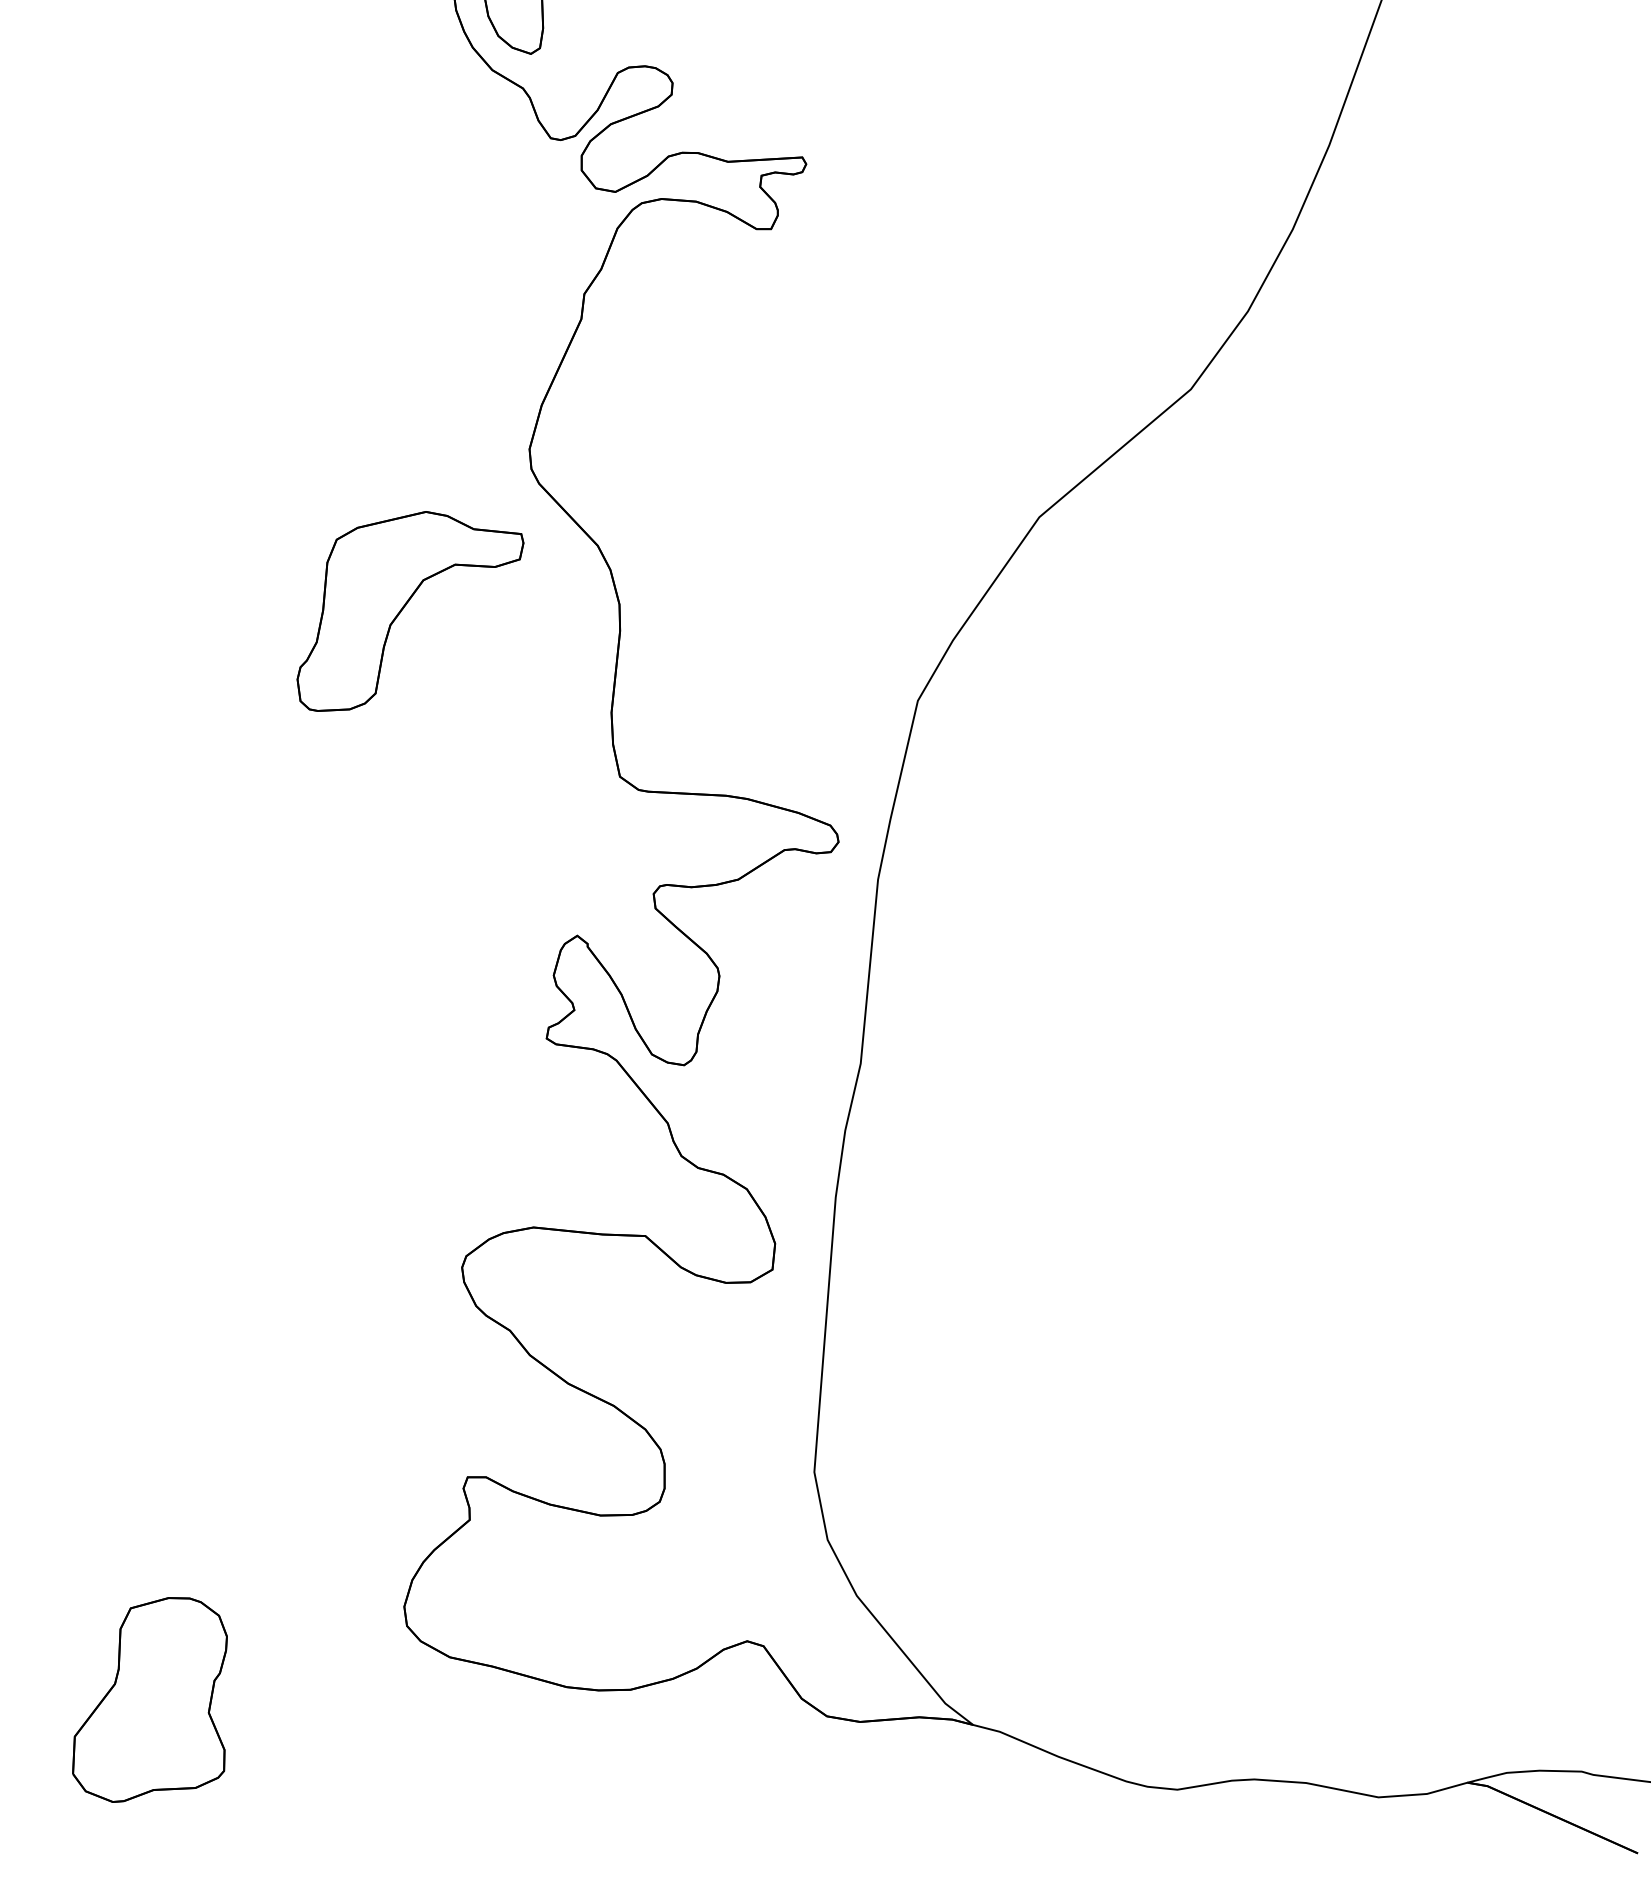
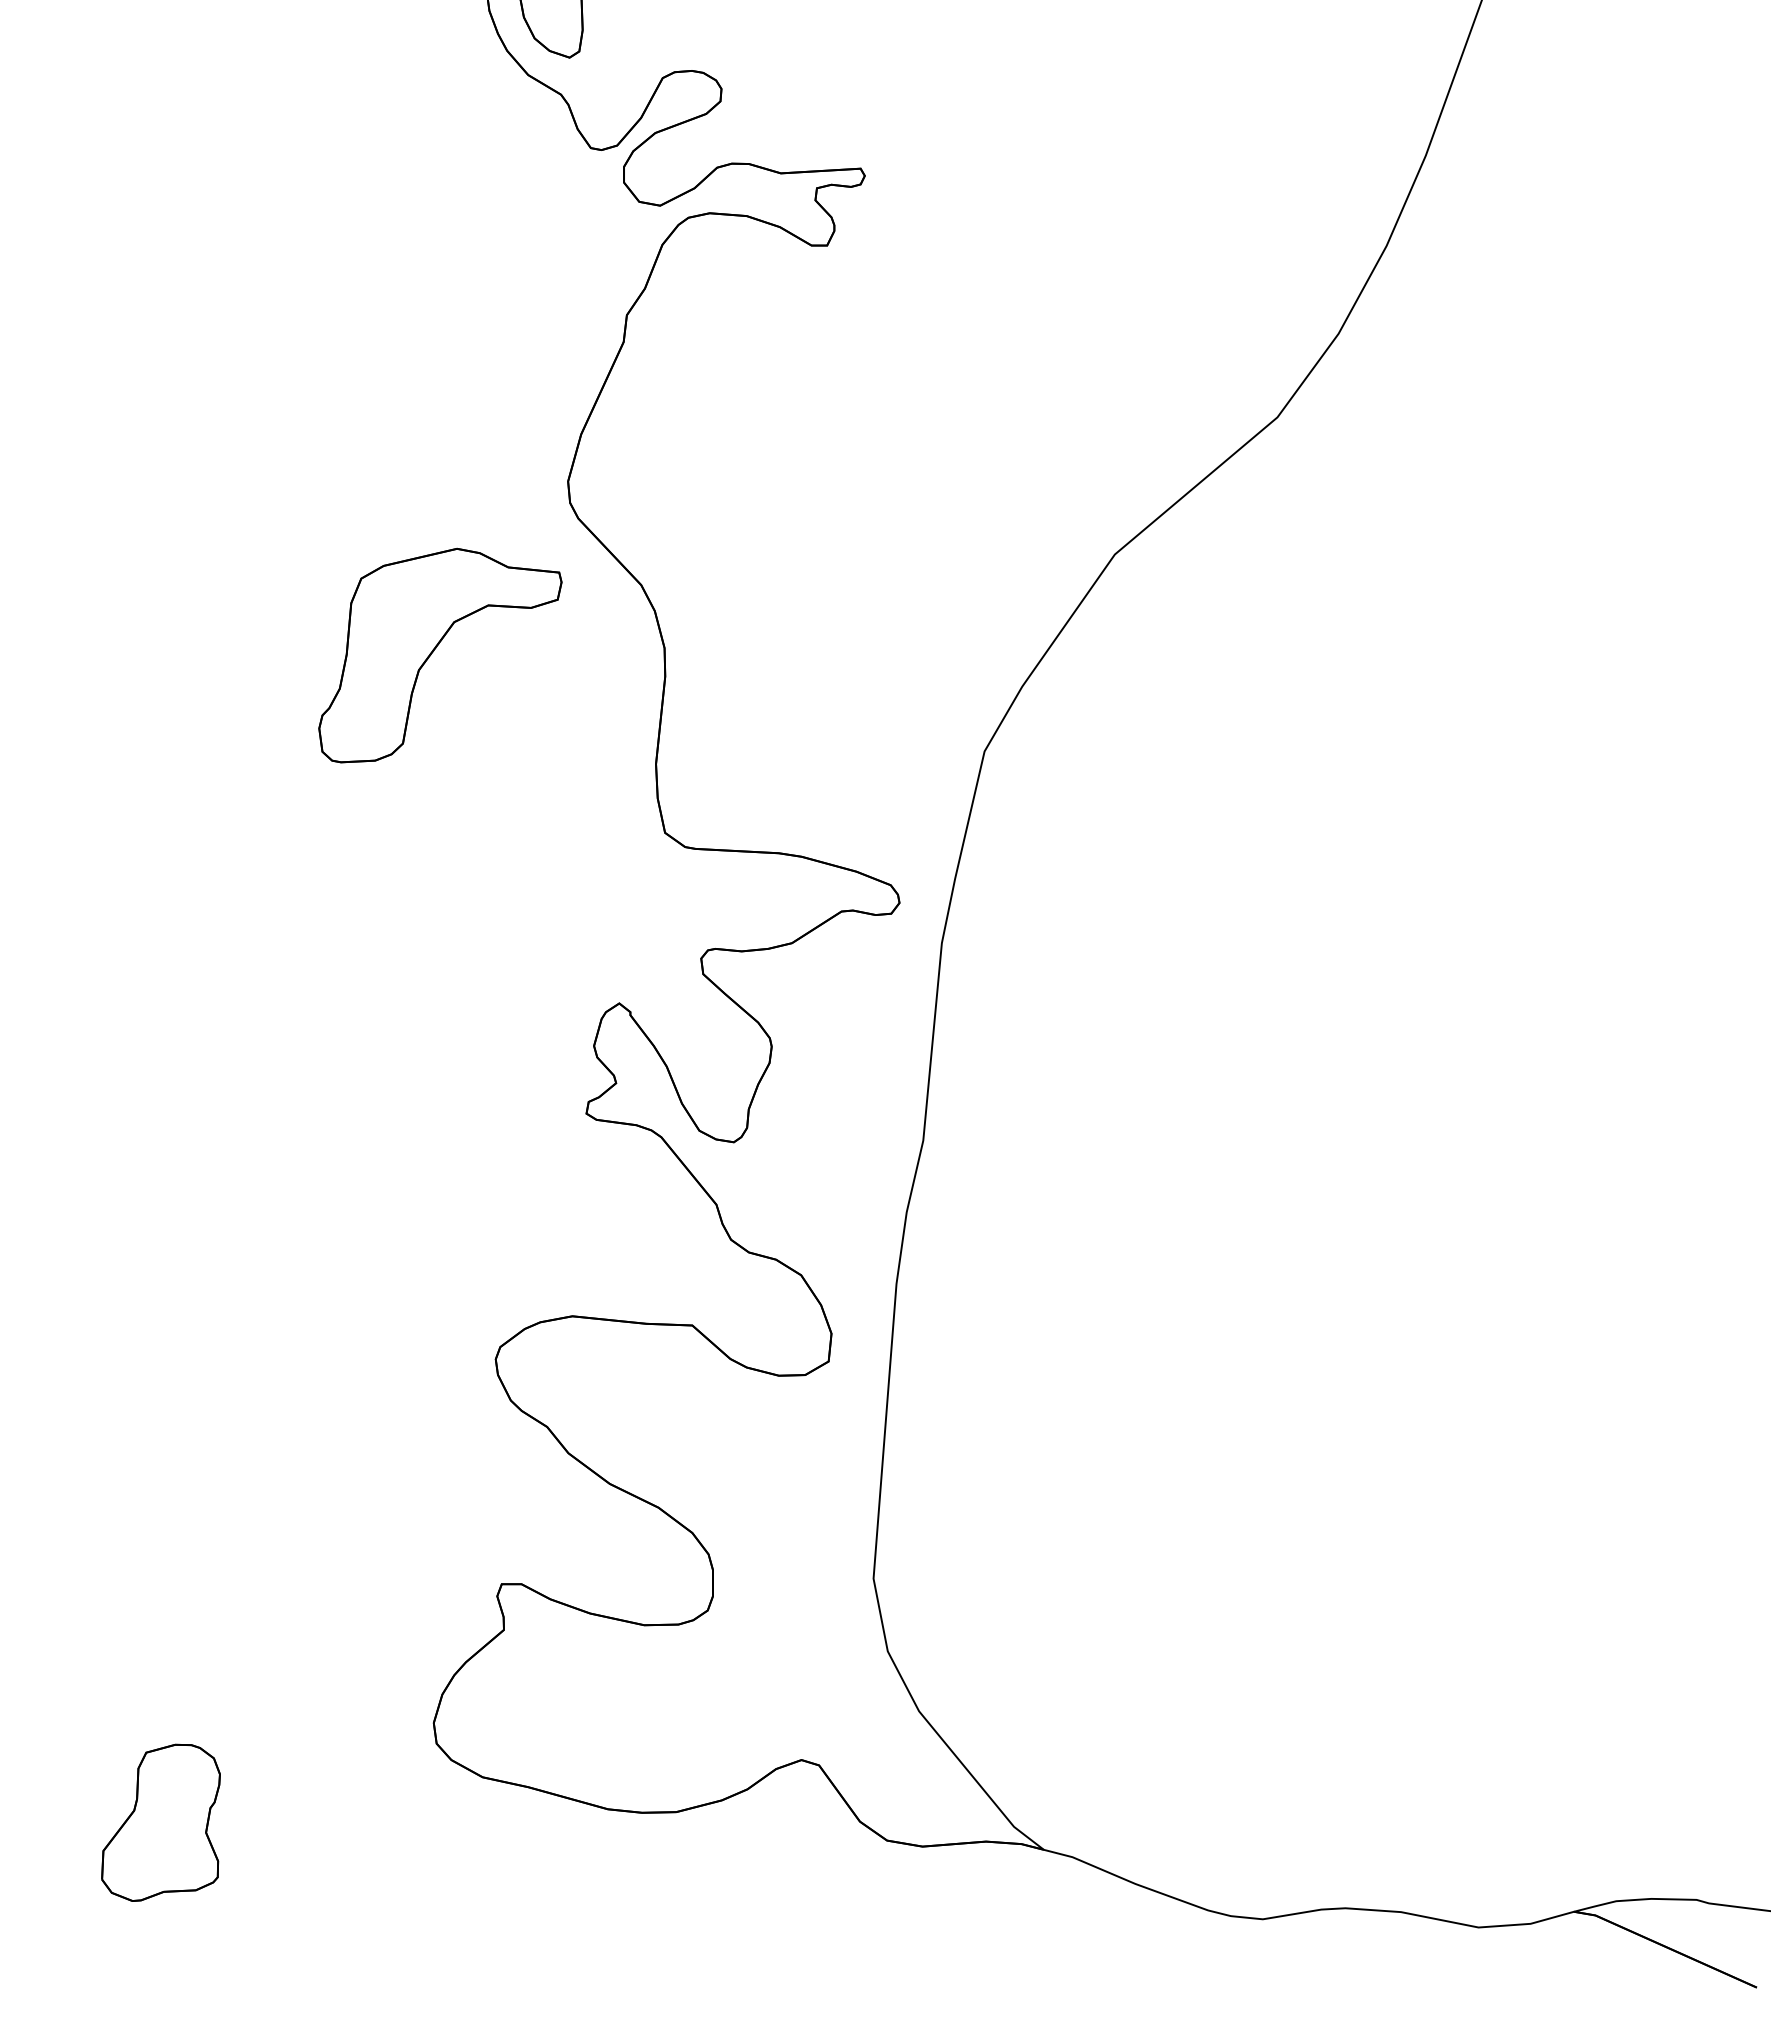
part: (149, 1699) -> (160, 1822), size x0.71

